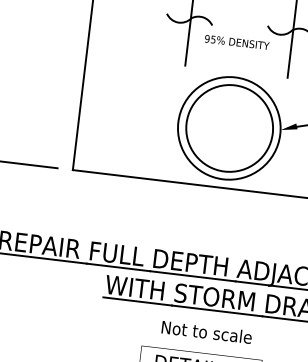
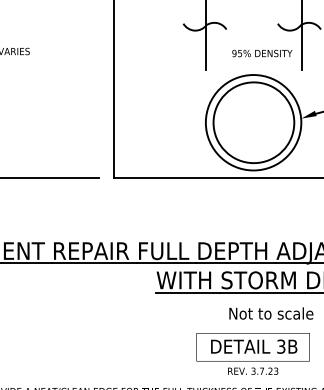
text: (237, 42) -> (262, 53), moved
text: (207, 332) -> (271, 313), moved

